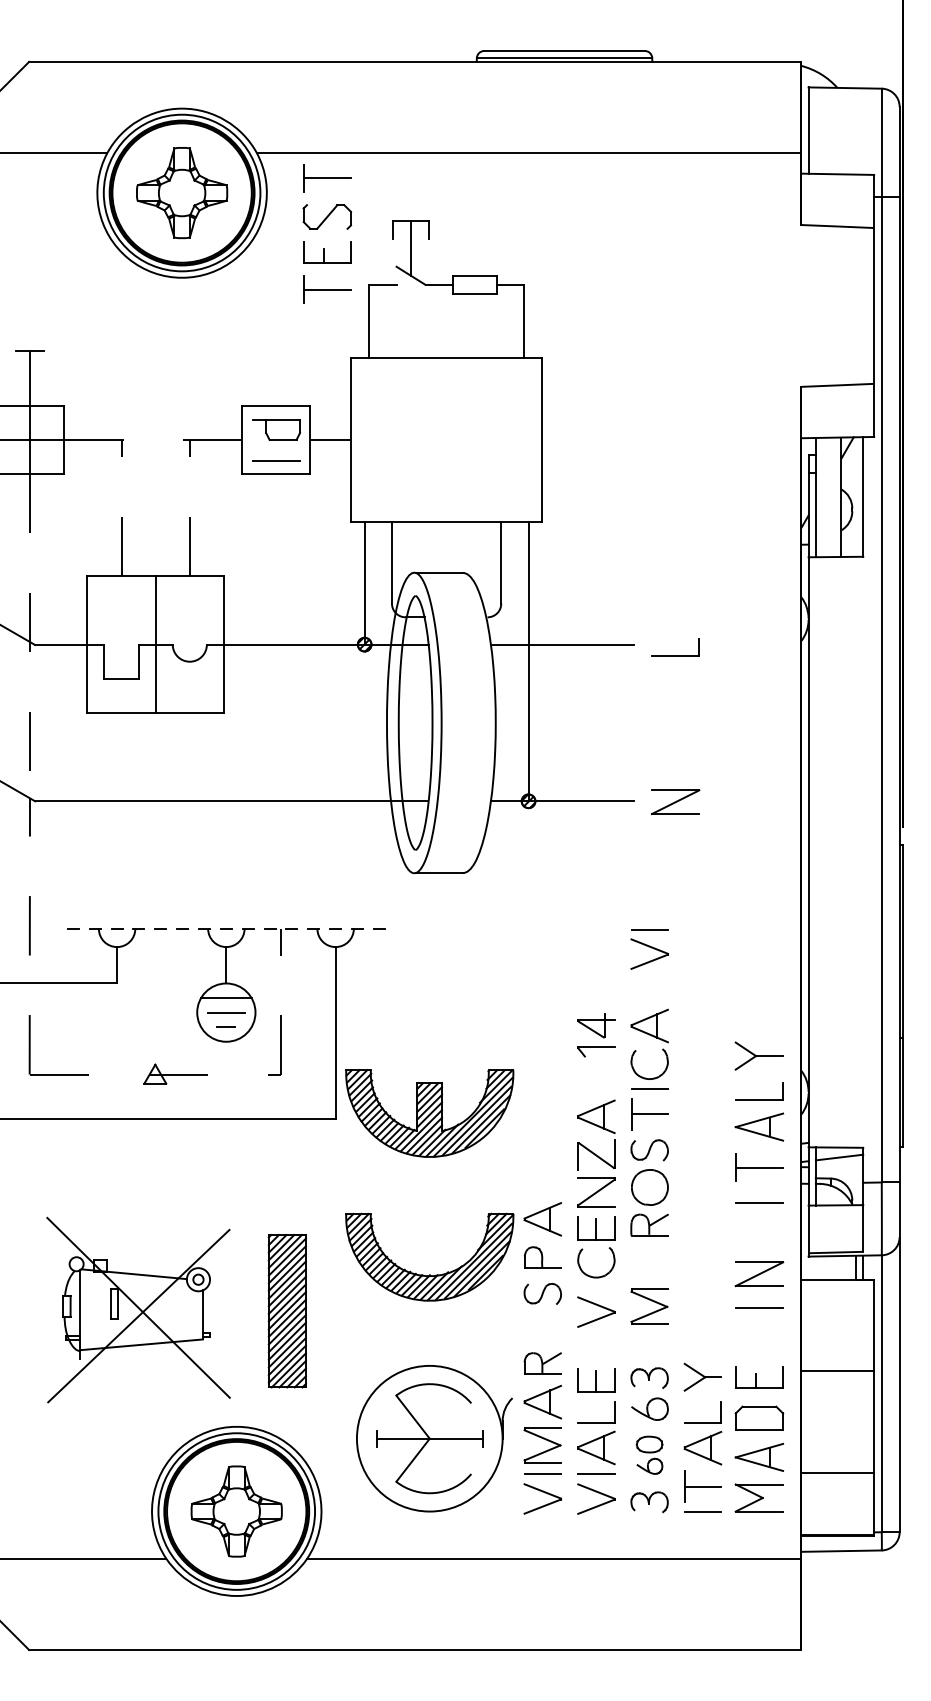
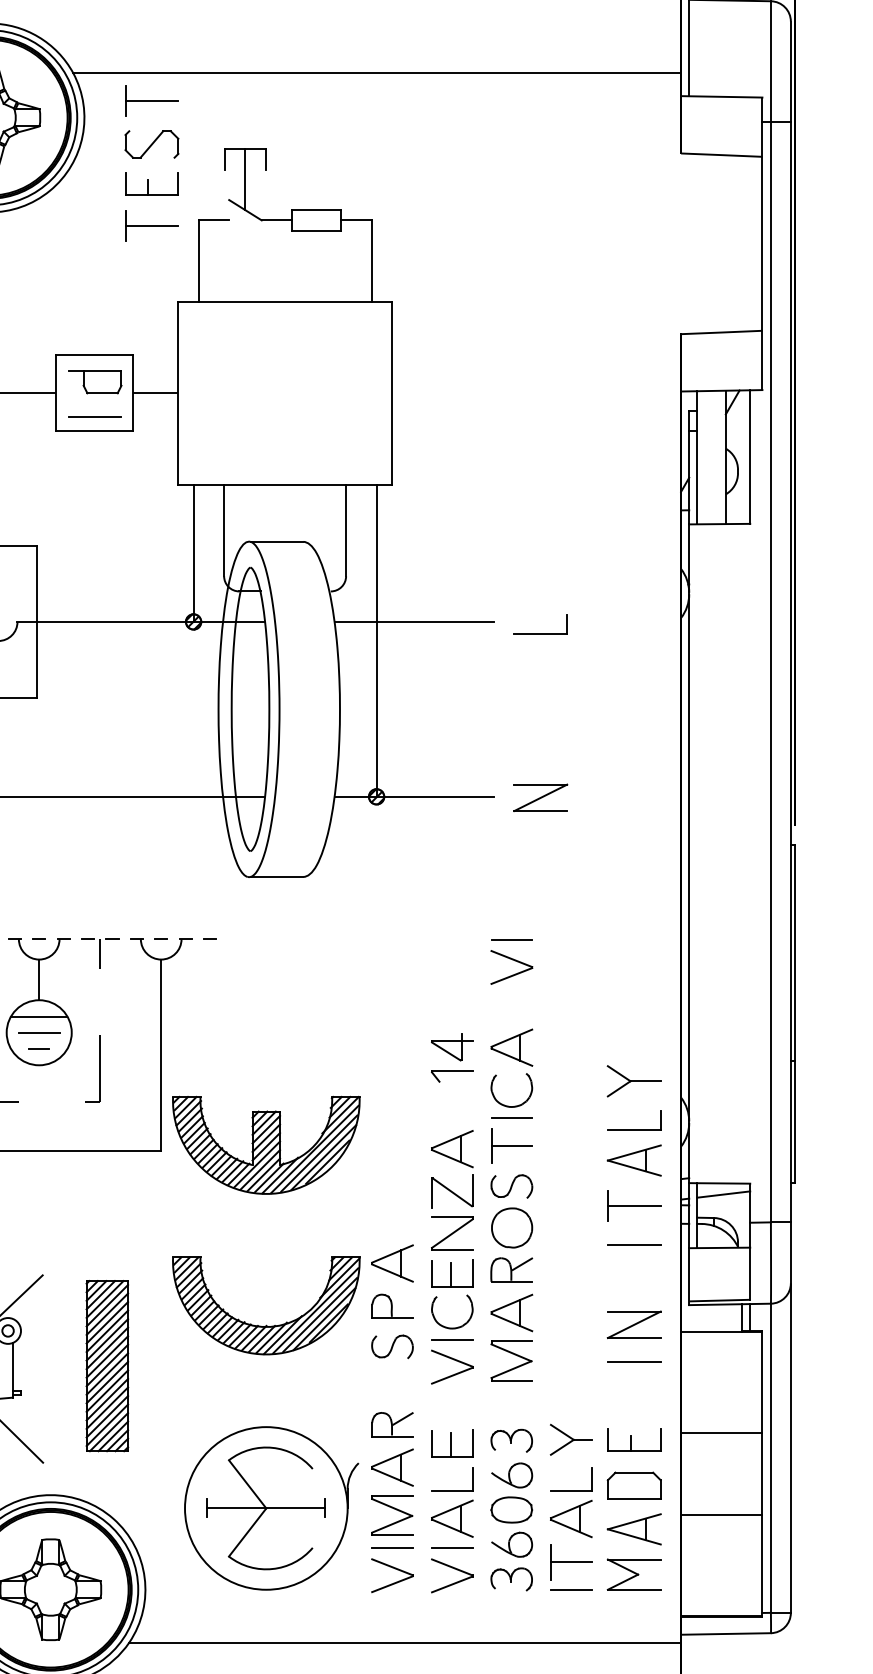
part: (649, 1263) -> (511, 1312), added
line: (596, 1287) -> (452, 1339), added
part: (649, 1454) -> (511, 1526), size x1.43
line: (837, 1473) -> (721, 1514), moved

